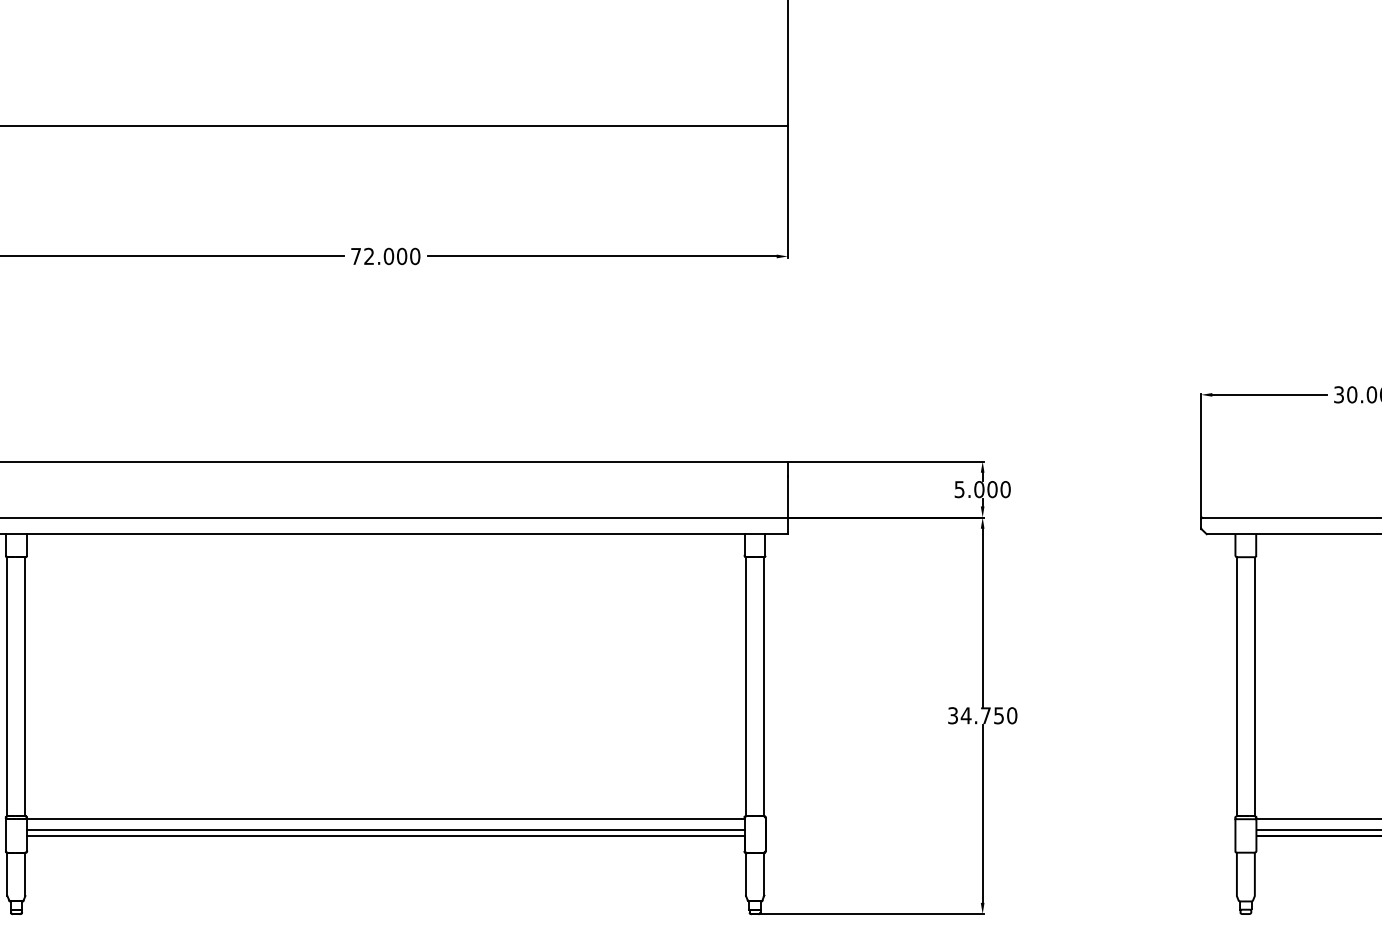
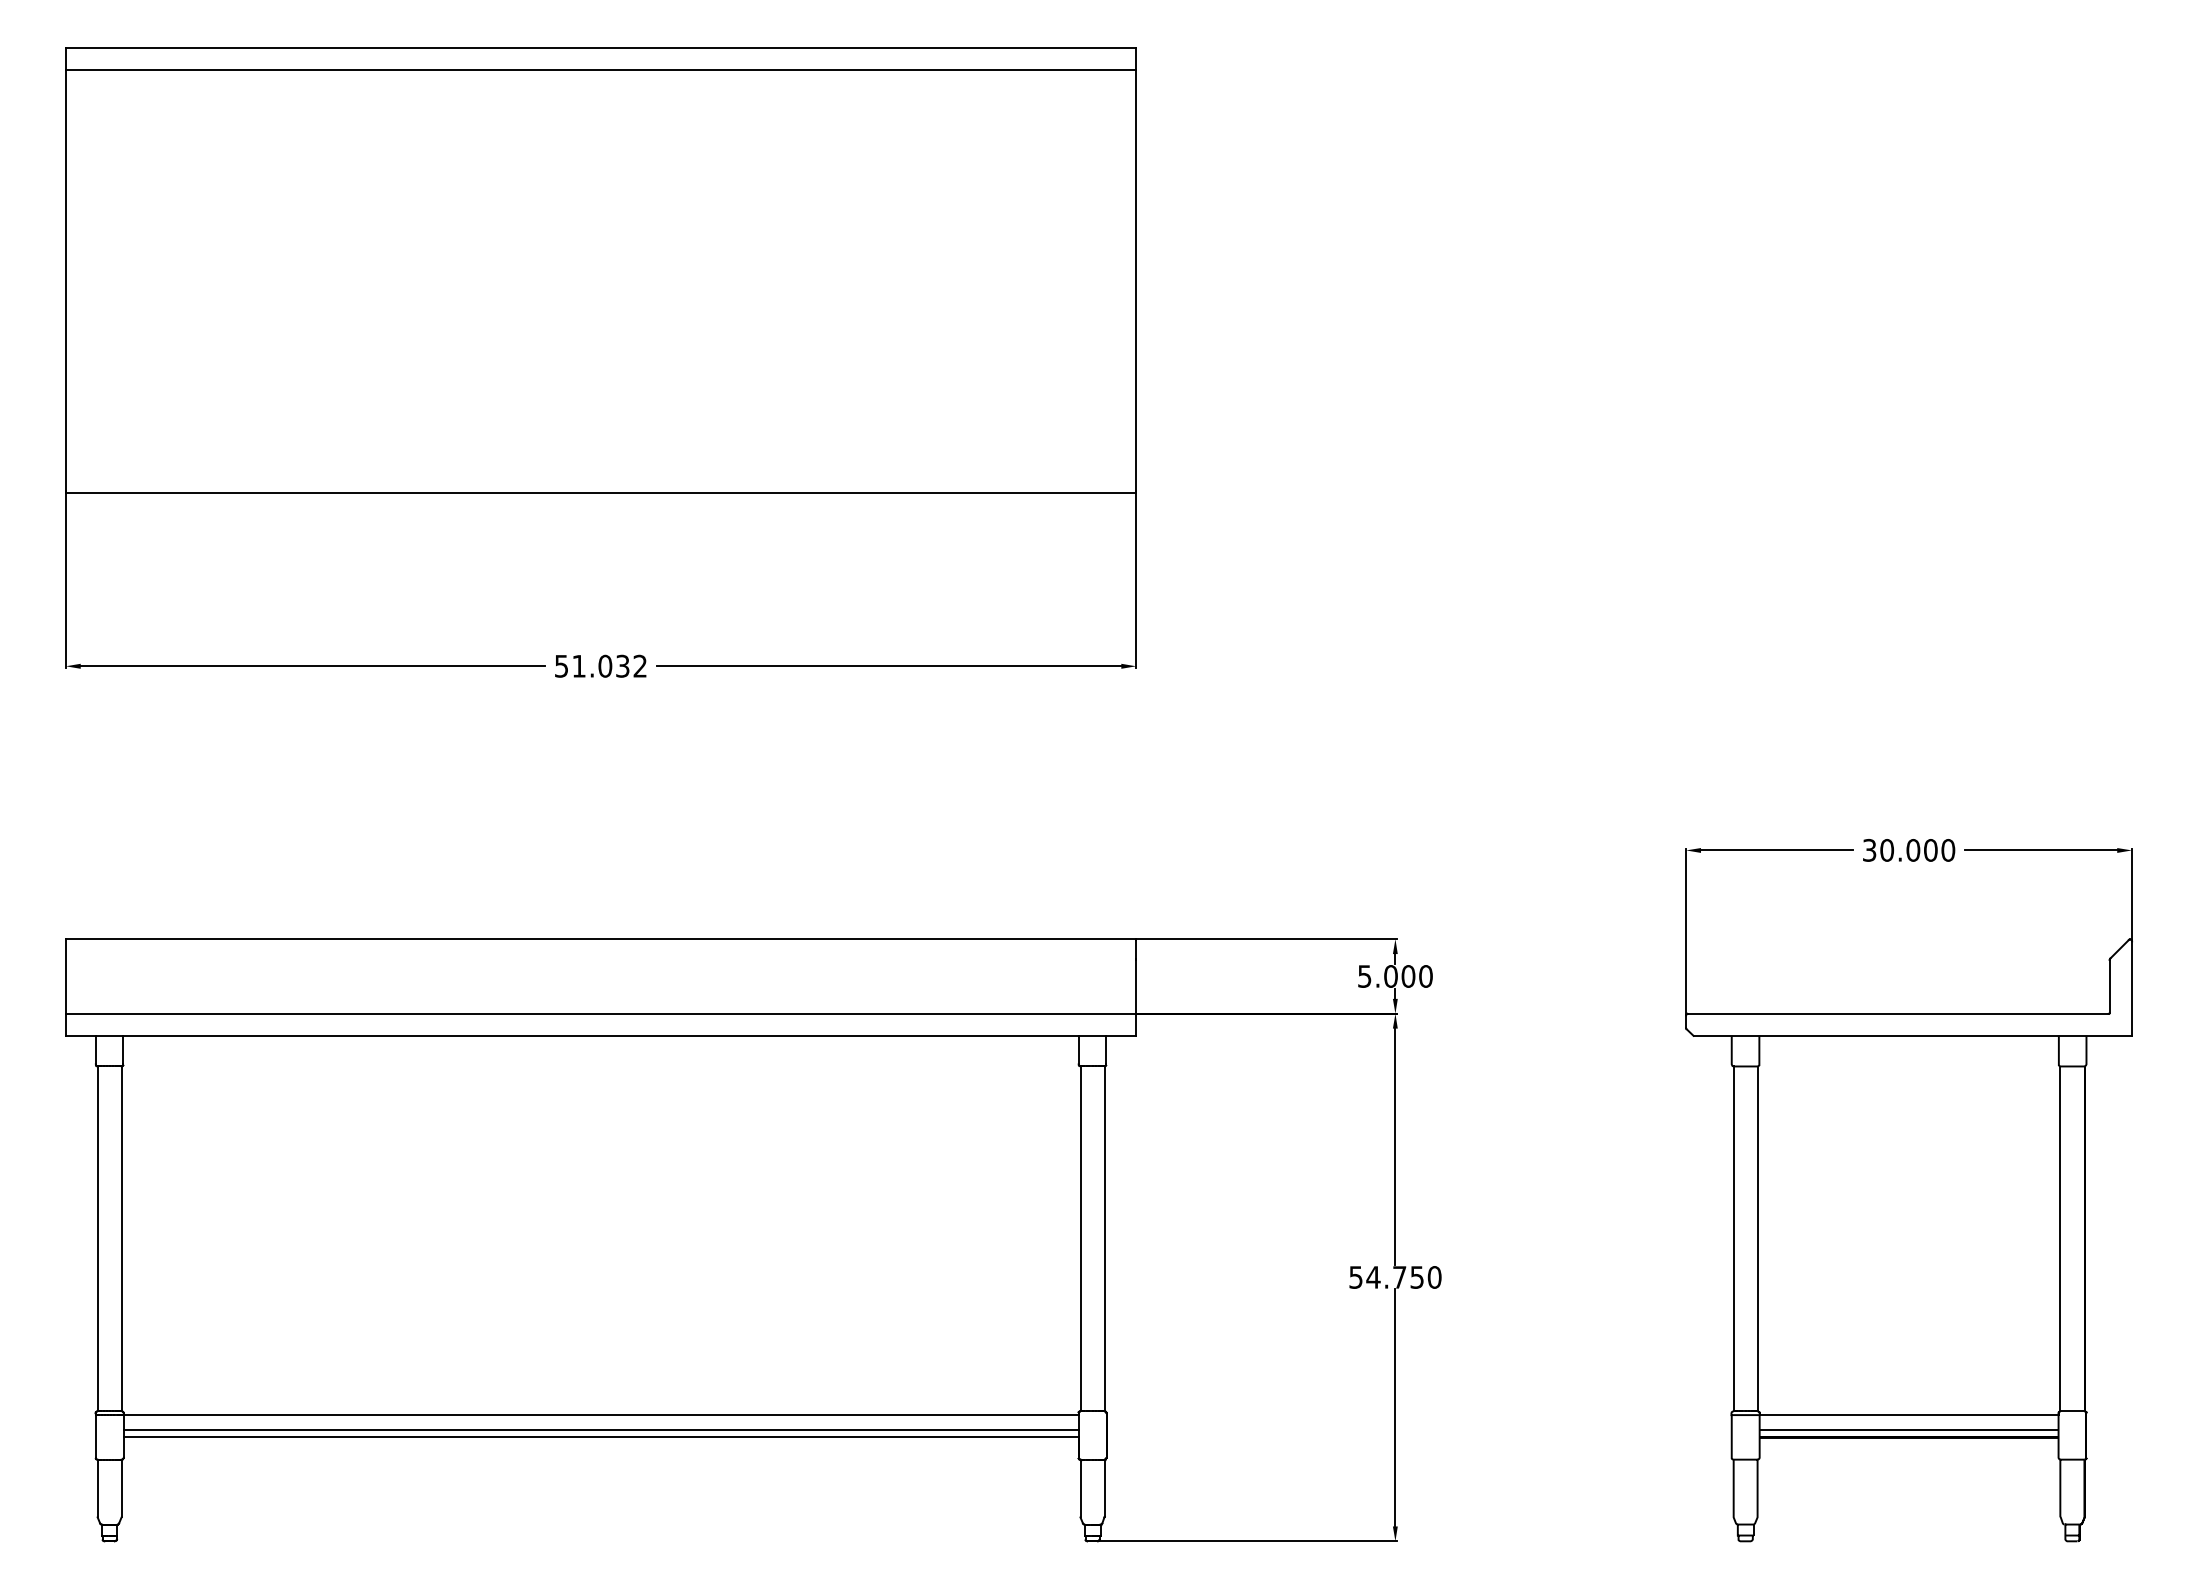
text: (386, 255) -> (601, 665), 72.000 -> 51.032
text: (953, 715) -> (1356, 1277), 34.750 -> 54.750

